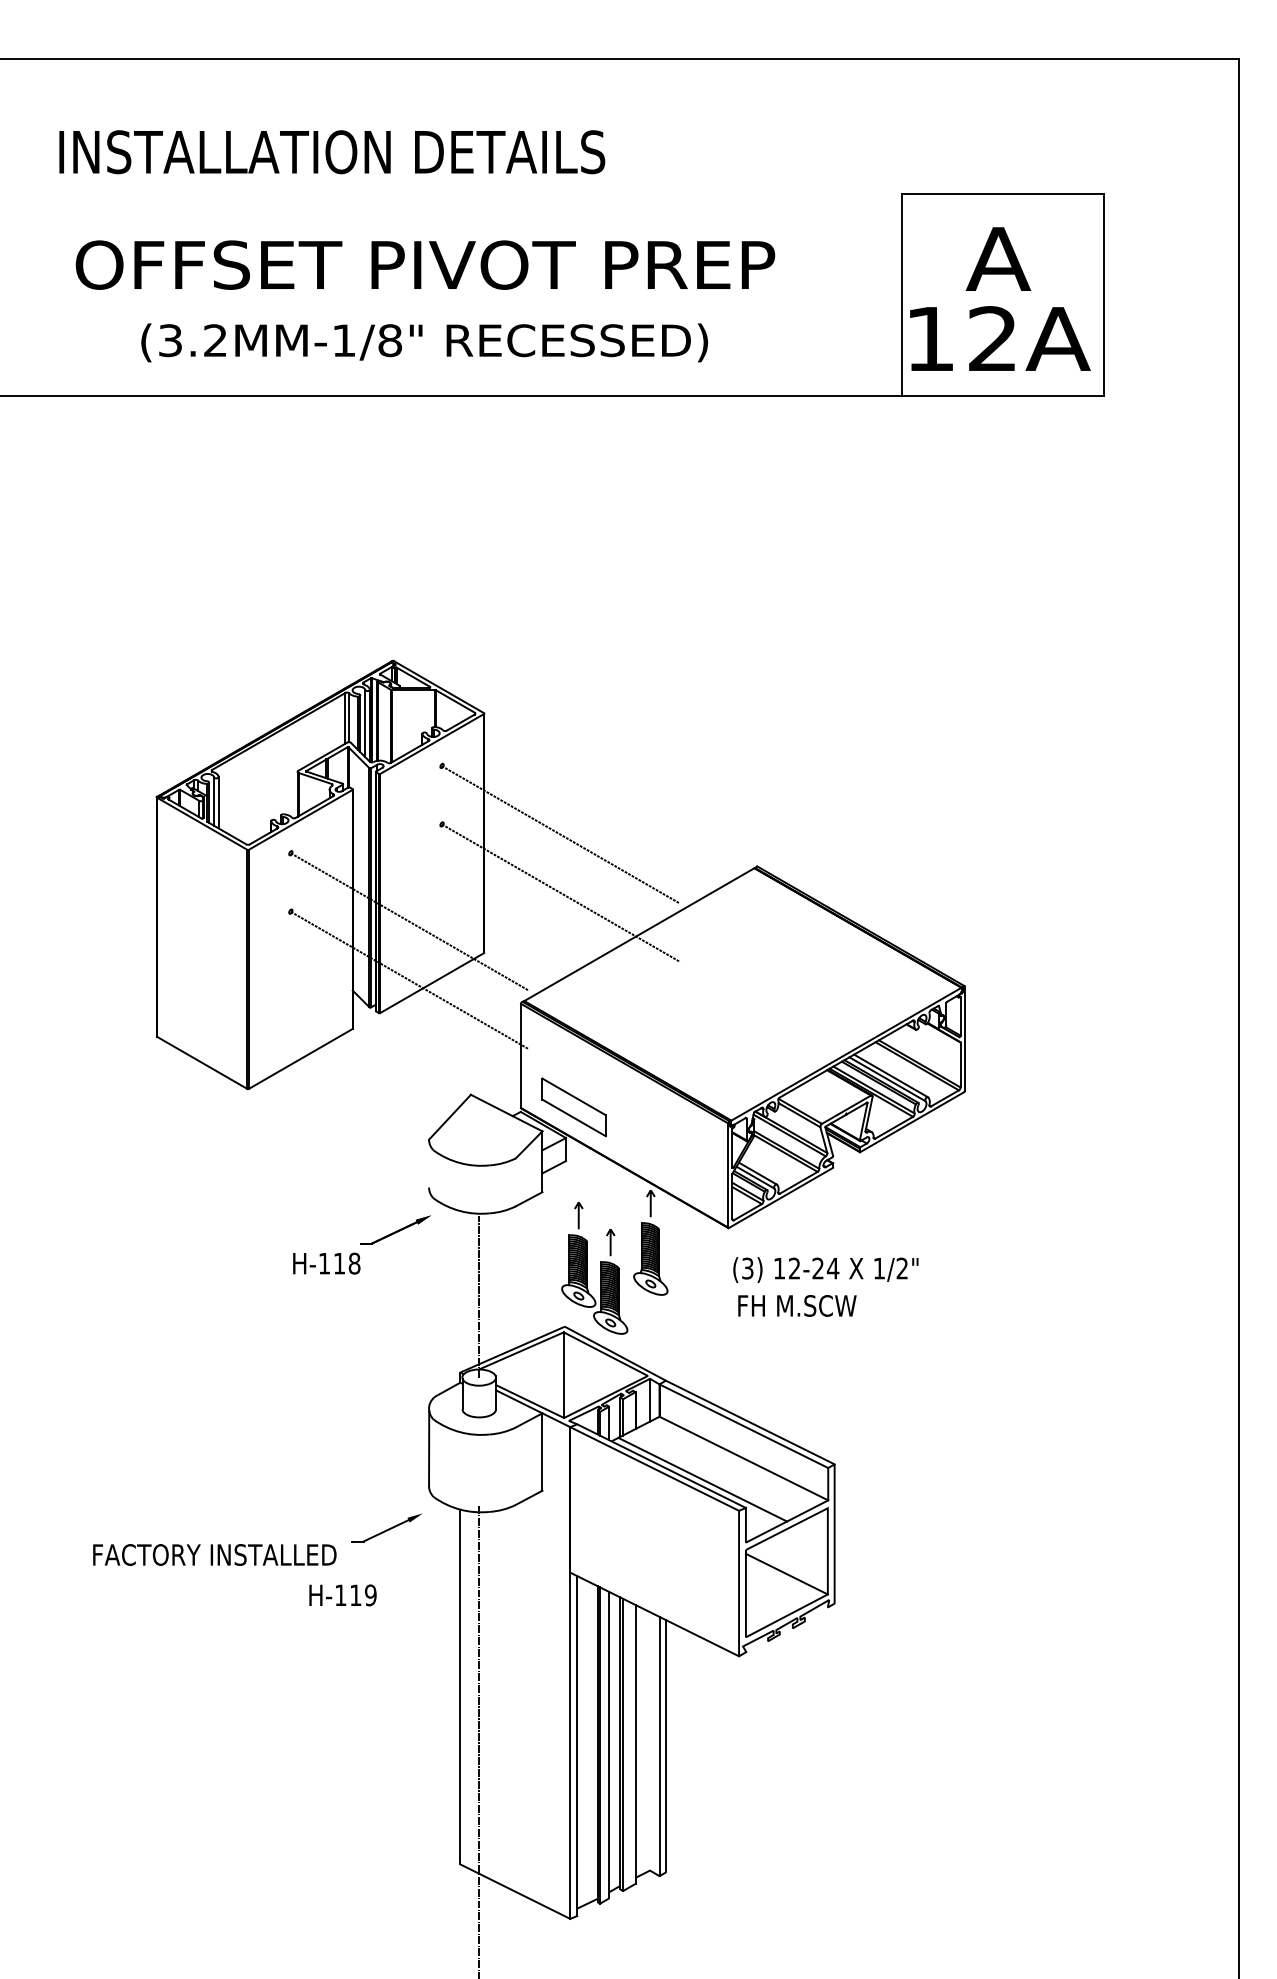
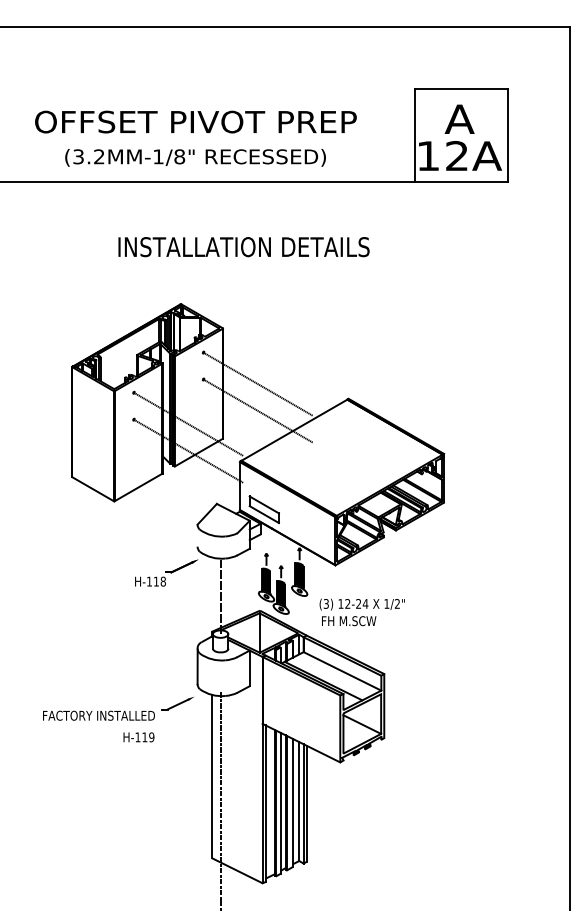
text: (331, 153) -> (243, 247), moved
text: (824, 1287) -> (361, 612), moved
text: (341, 1595) -> (138, 737), moved
line: (650, 1741) -> (299, 801), added

